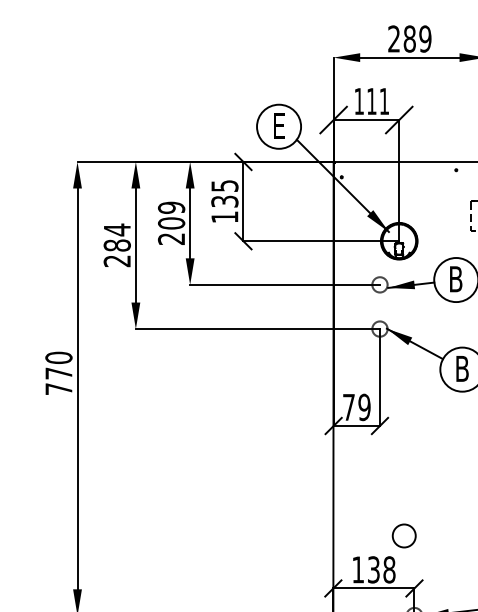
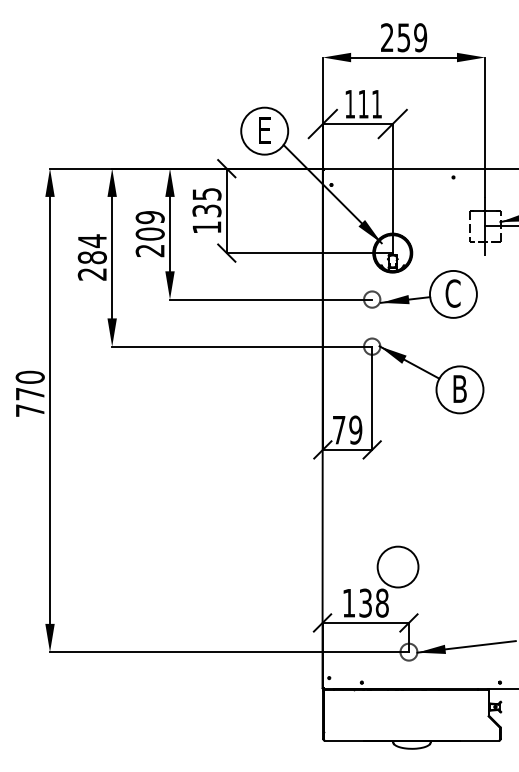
text: (409, 38) -> (403, 37), 289 -> 259
text: (455, 279) -> (452, 293), B -> C
circle: (403, 535) -> (397, 566), size x1.67

